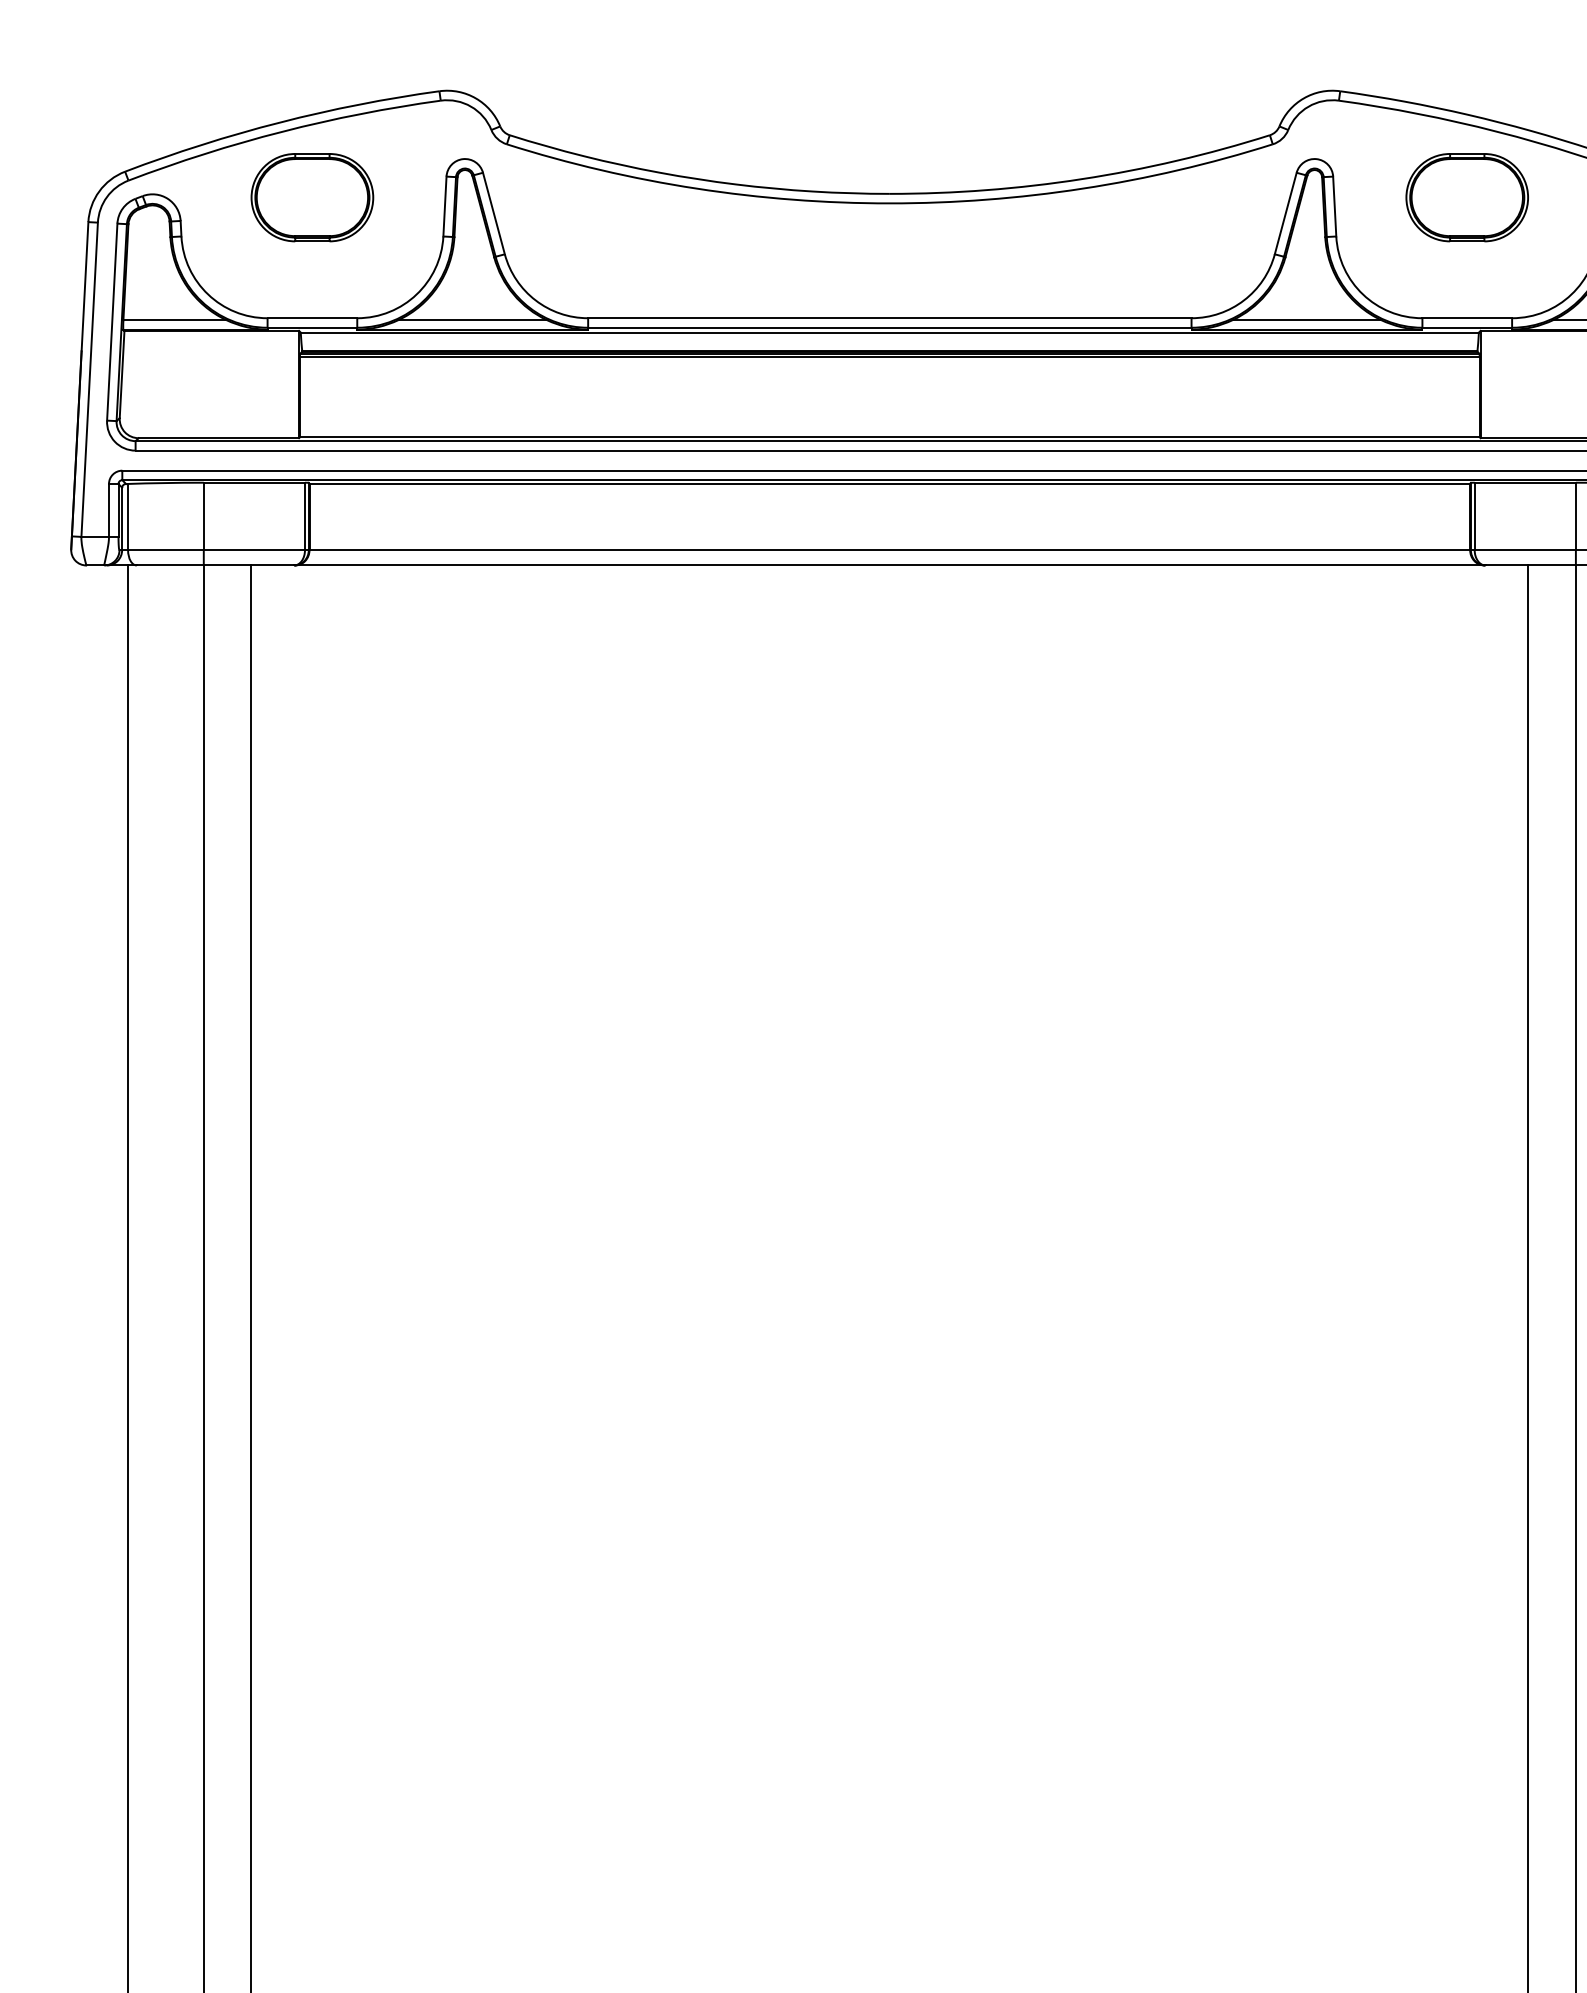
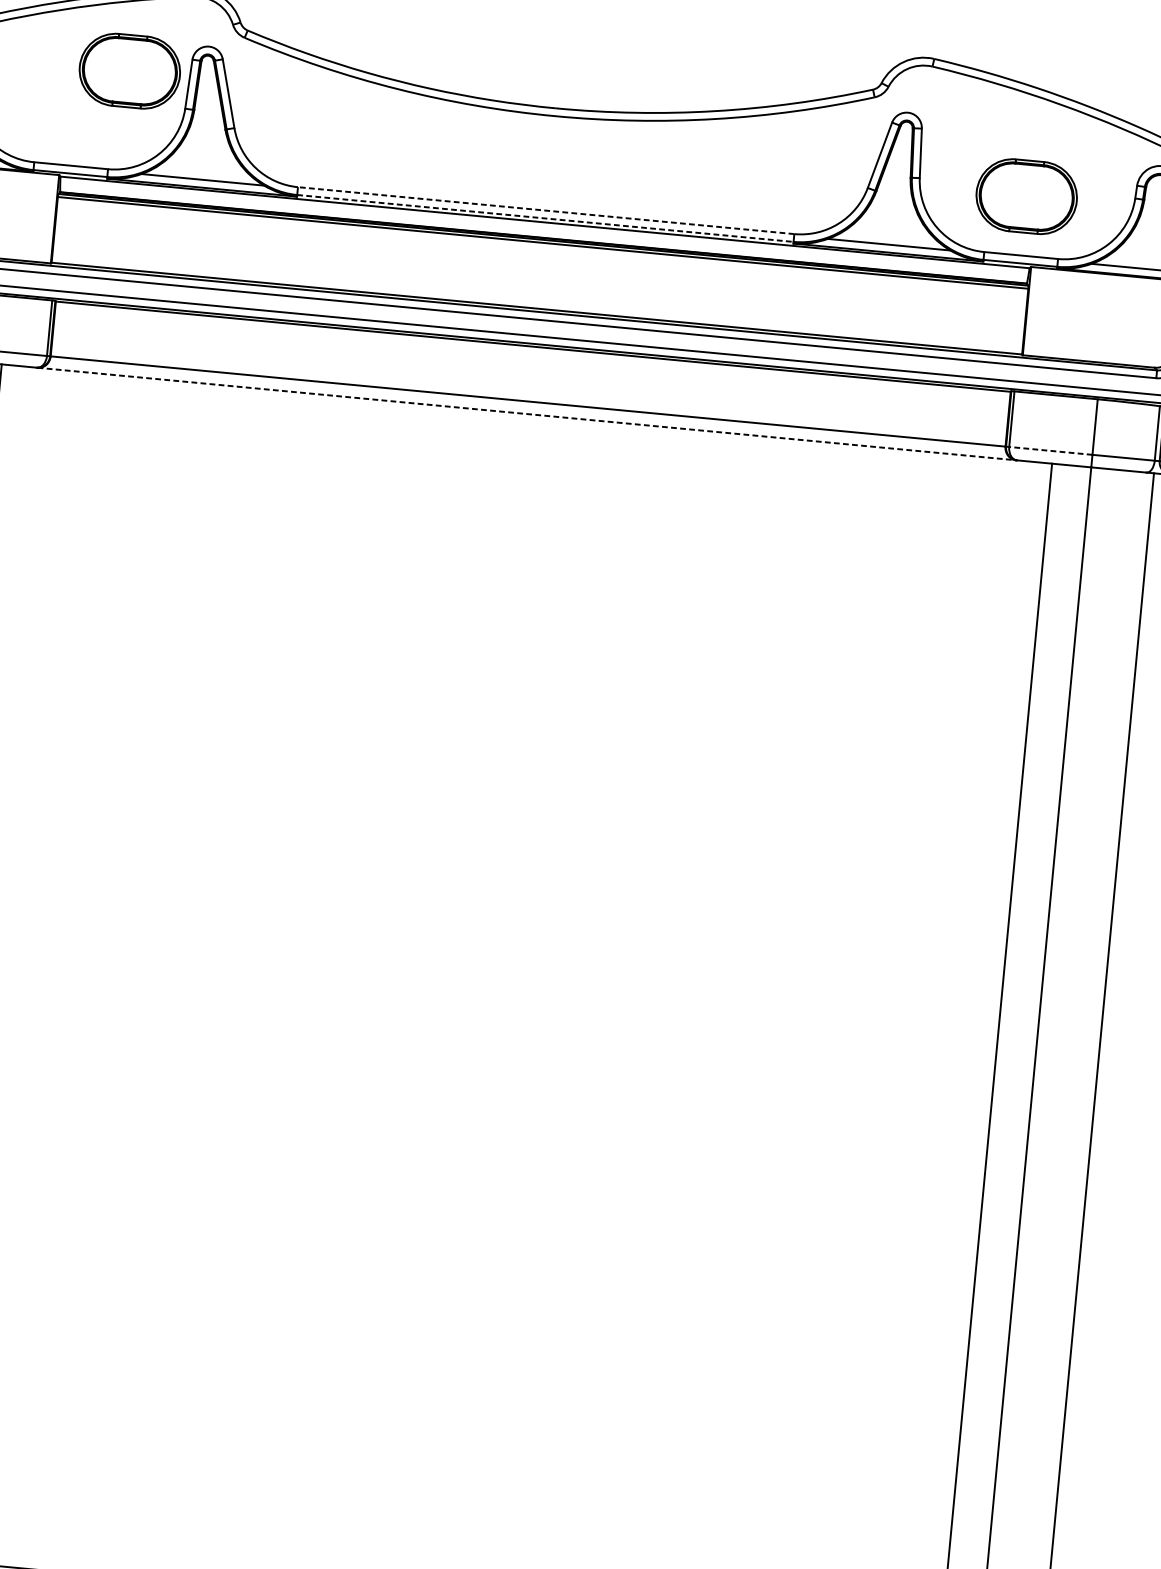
part: (312, 197) -> (129, 71), moved
part: (1466, 197) -> (1026, 196), moved
line: (889, 318) -> (545, 210), solid -> dashed
line: (889, 327) -> (545, 218), solid -> dashed
line: (1525, 550) -> (1051, 451), solid -> dashed
line: (889, 565) -> (526, 414), solid -> dashed

